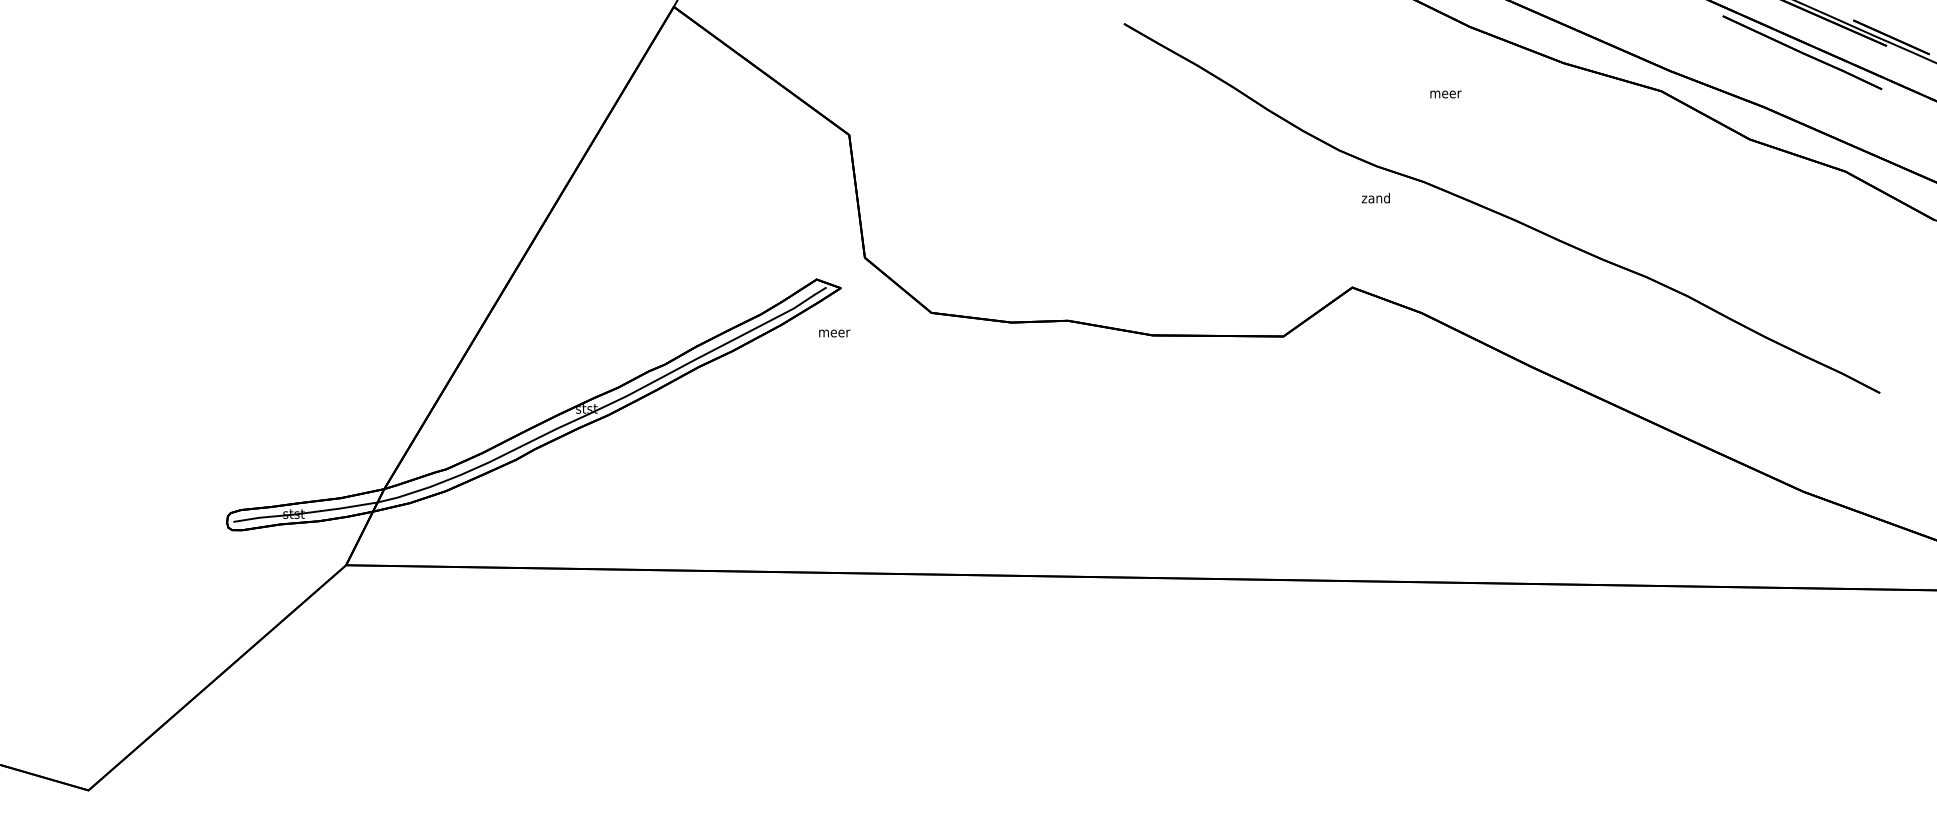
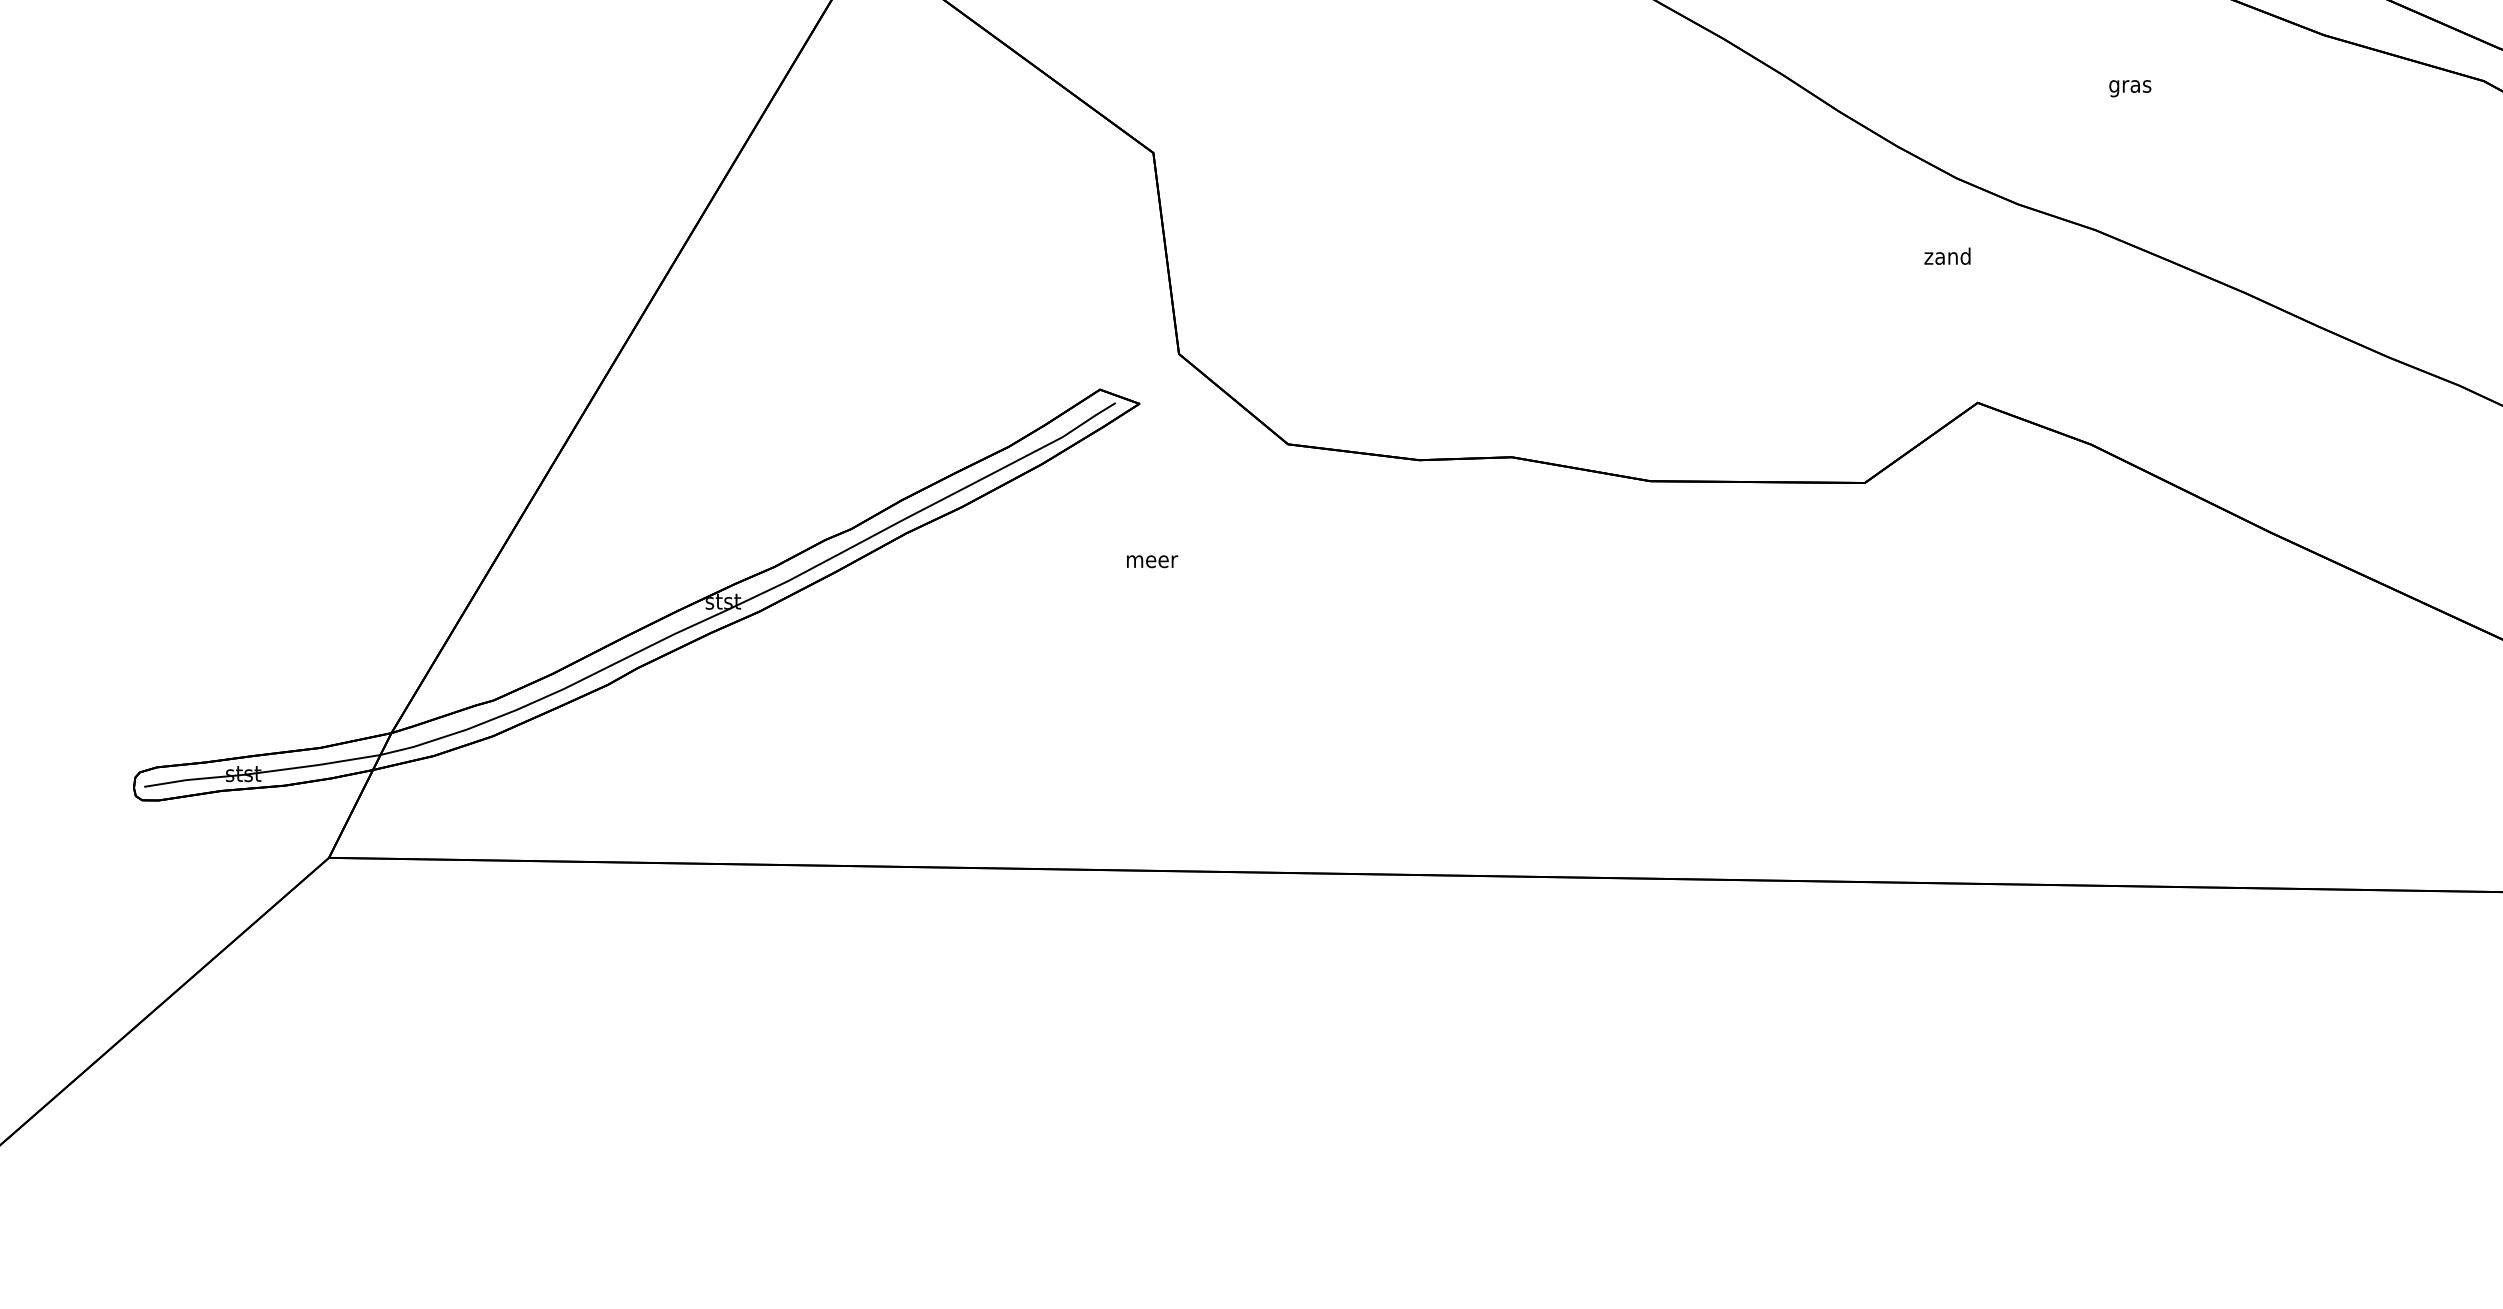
text: (1445, 95) -> (2130, 88), meer -> gras
text: (1375, 197) -> (1946, 255), moved
text: (834, 333) -> (1152, 561), moved

